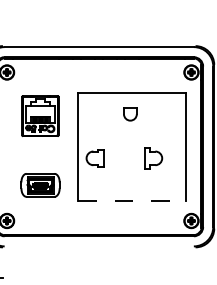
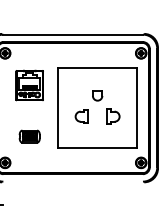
part: (130, 114) -> (97, 96), moved
part: (94, 158) -> (81, 116), moved
part: (39, 185) -> (29, 136), size x0.71
line: (132, 200) -> (97, 147), dashed -> solid

